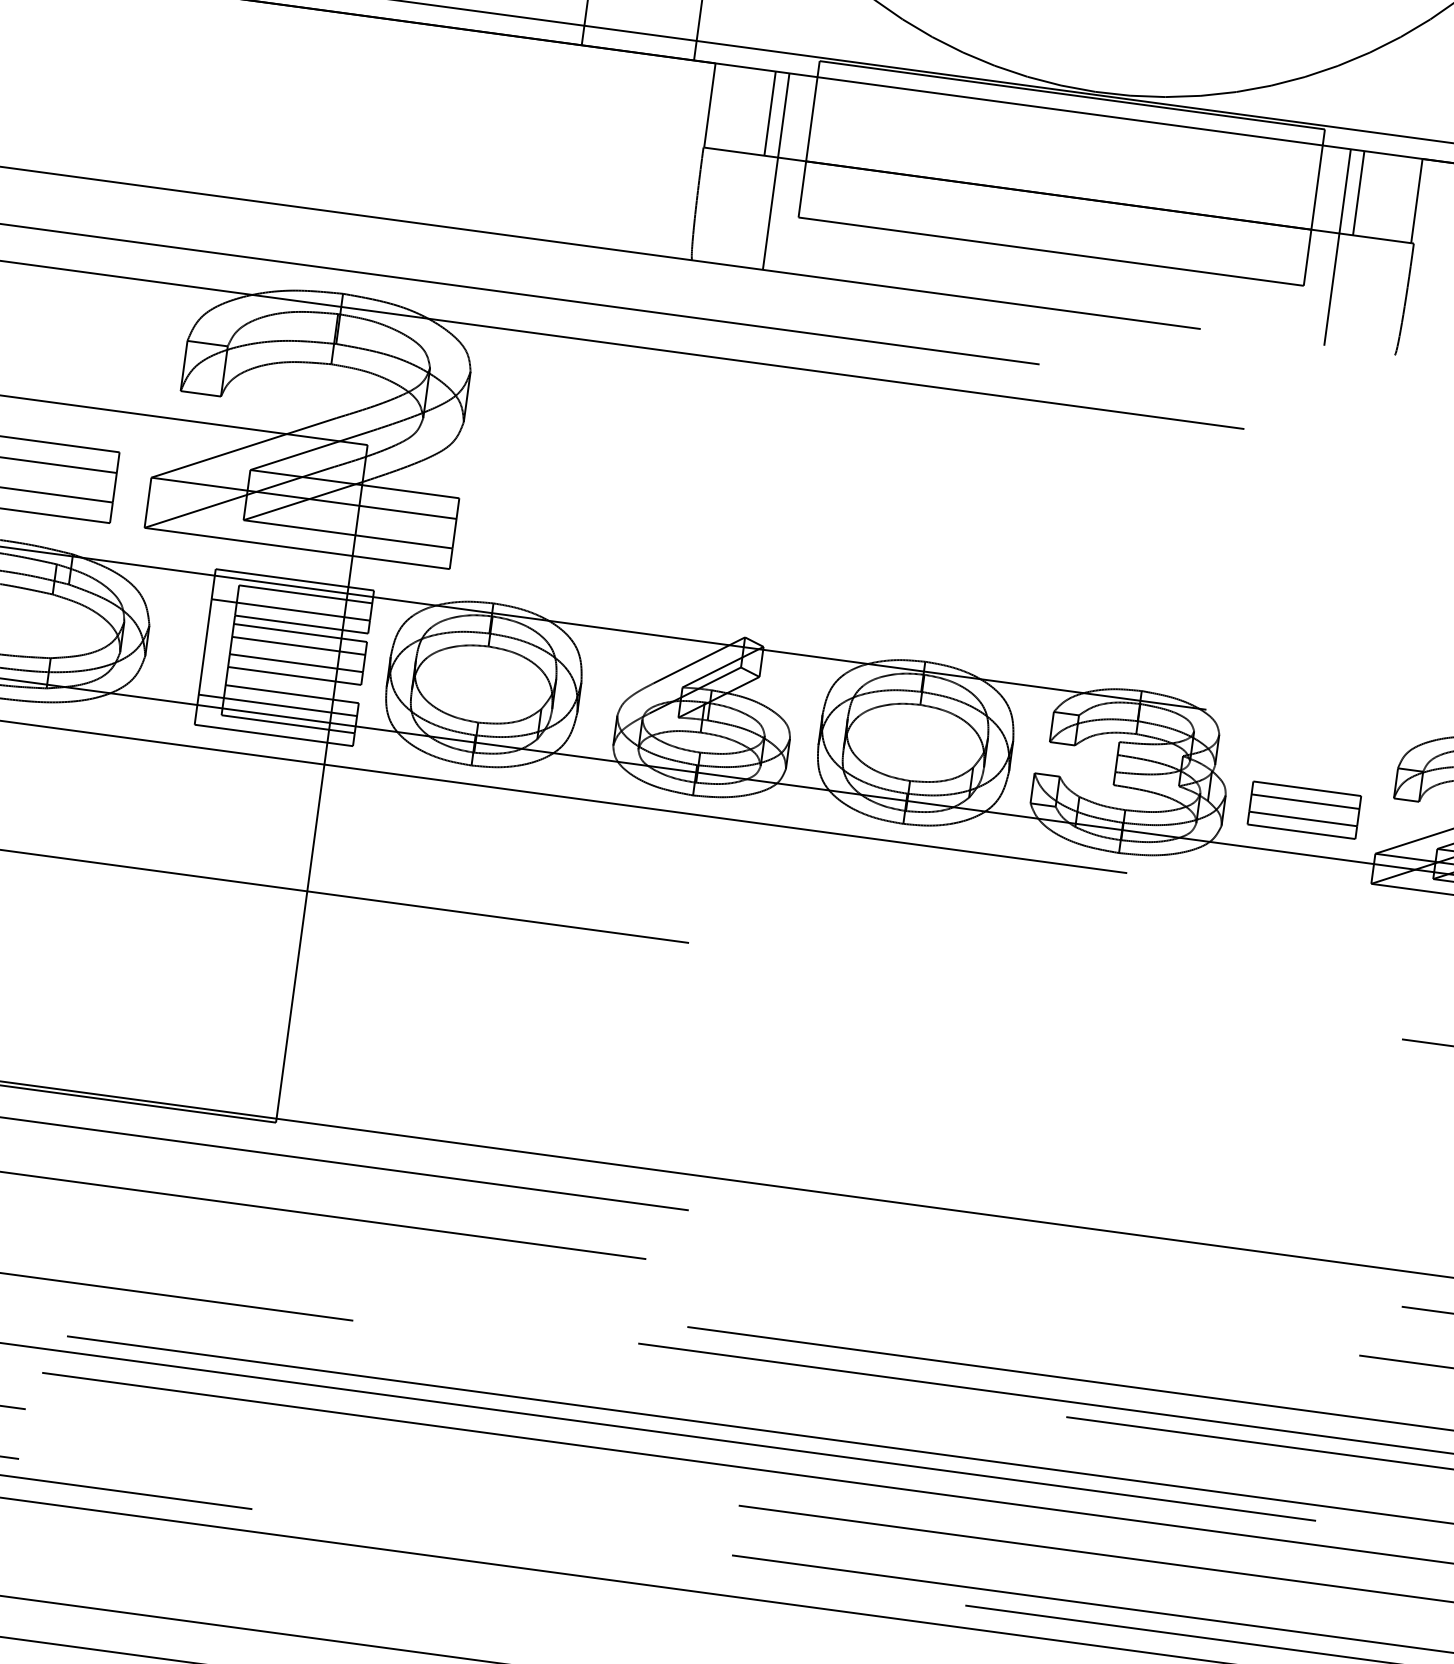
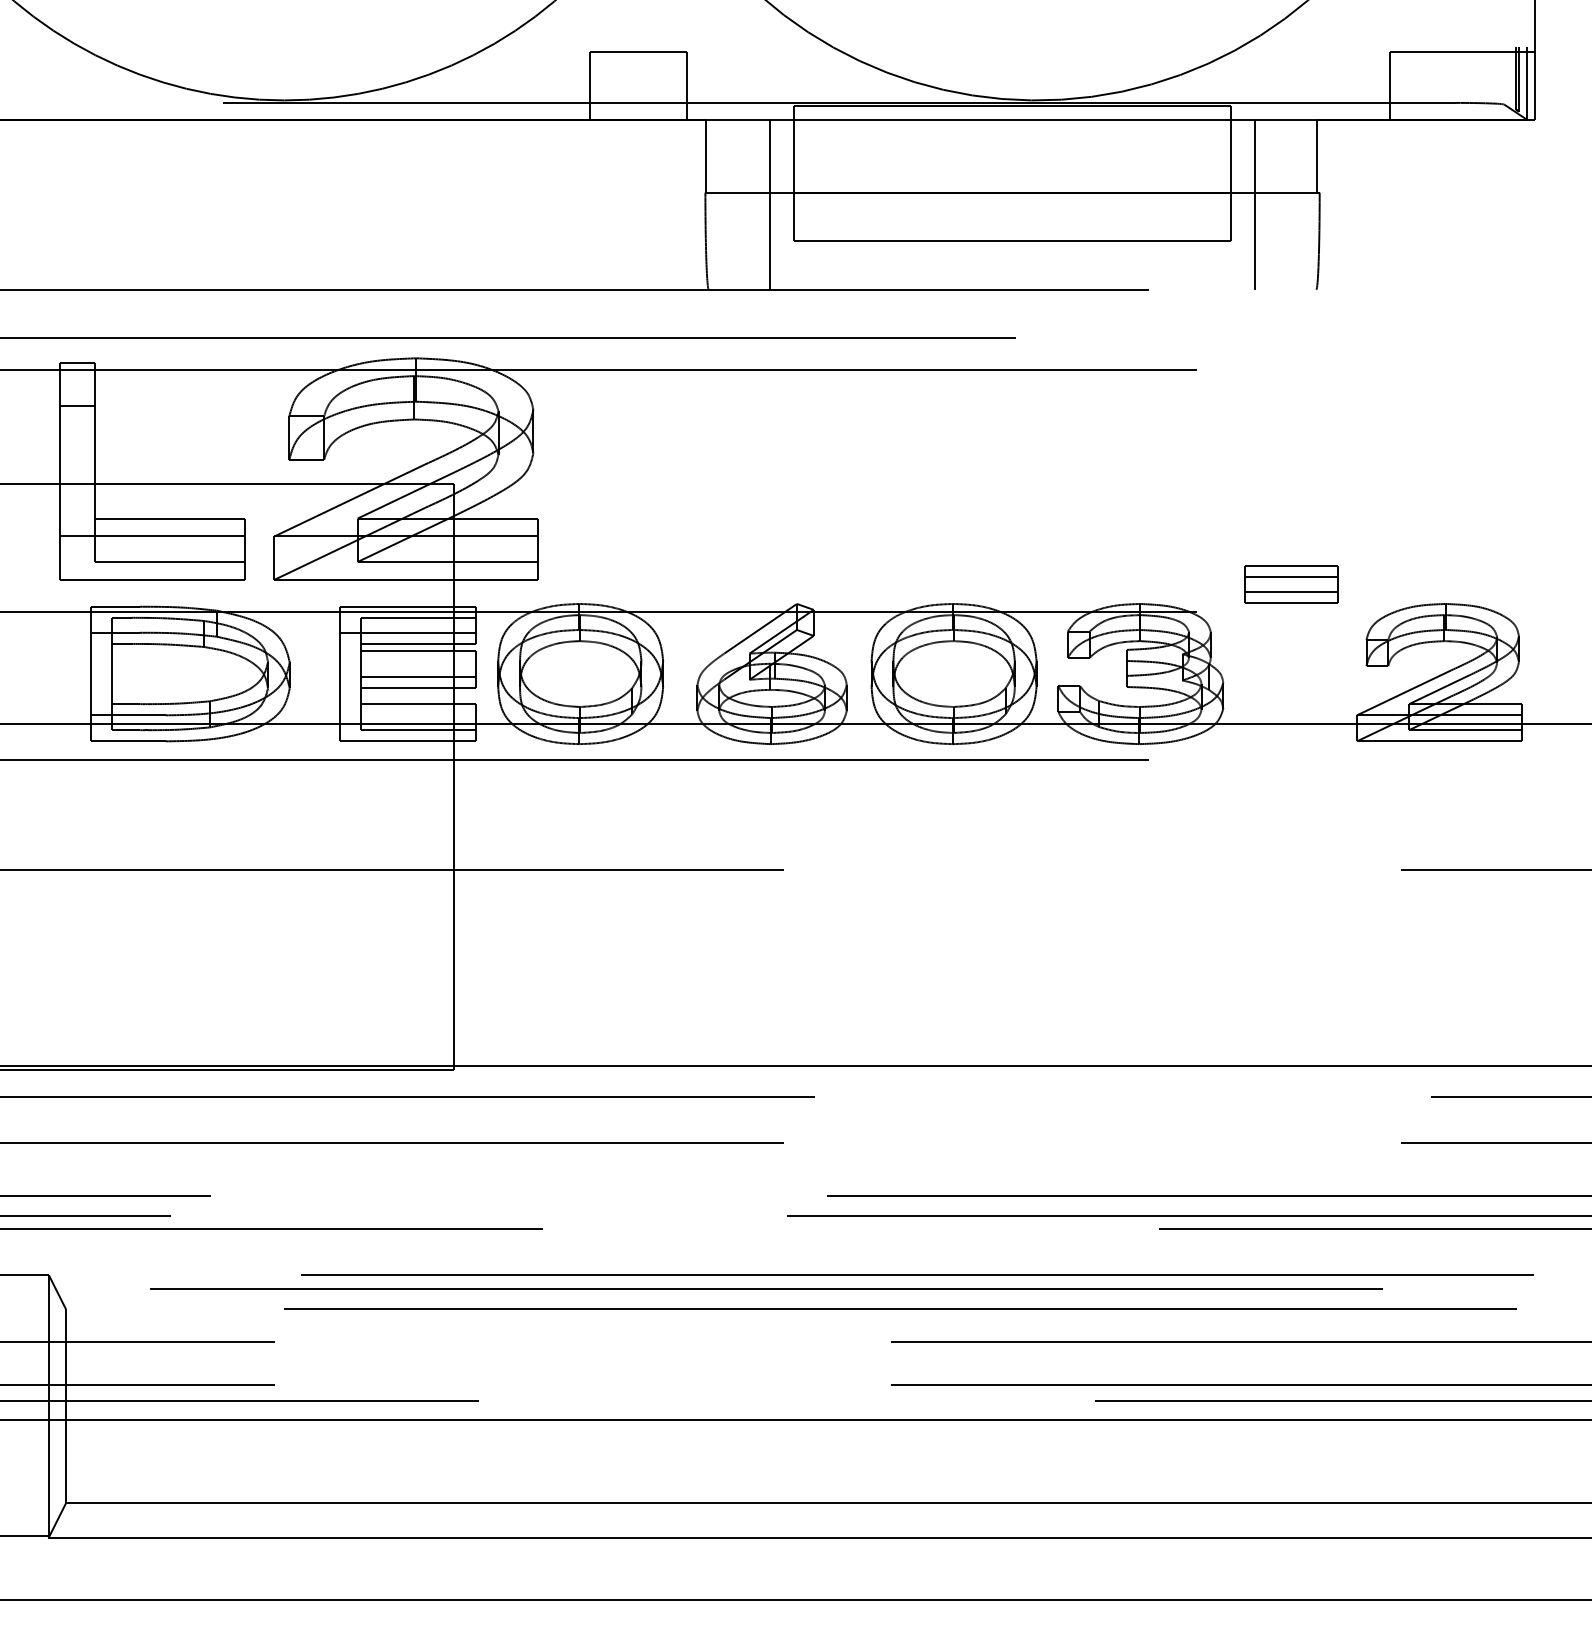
line: (770, 112) -> (758, 155), removed
line: (1359, 192) -> (1267, 155), removed
line: (298, 645) -> (418, 662), removed
line: (277, 705) -> (407, 715), removed
part: (1304, 810) -> (1291, 584), moved

